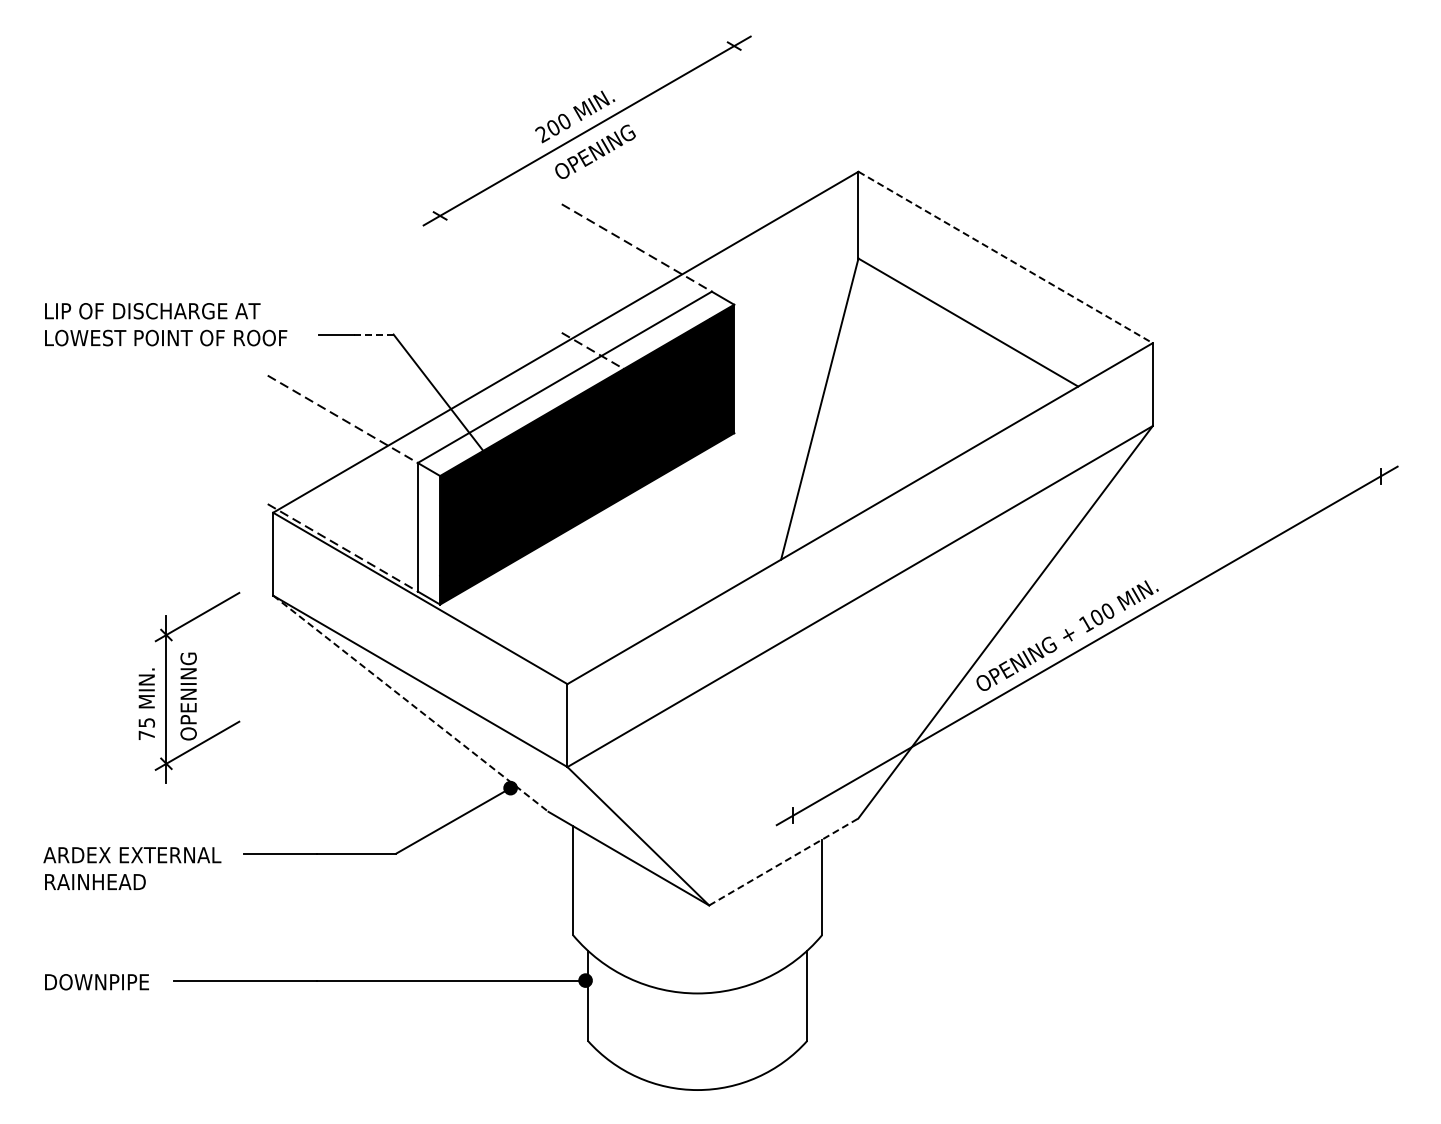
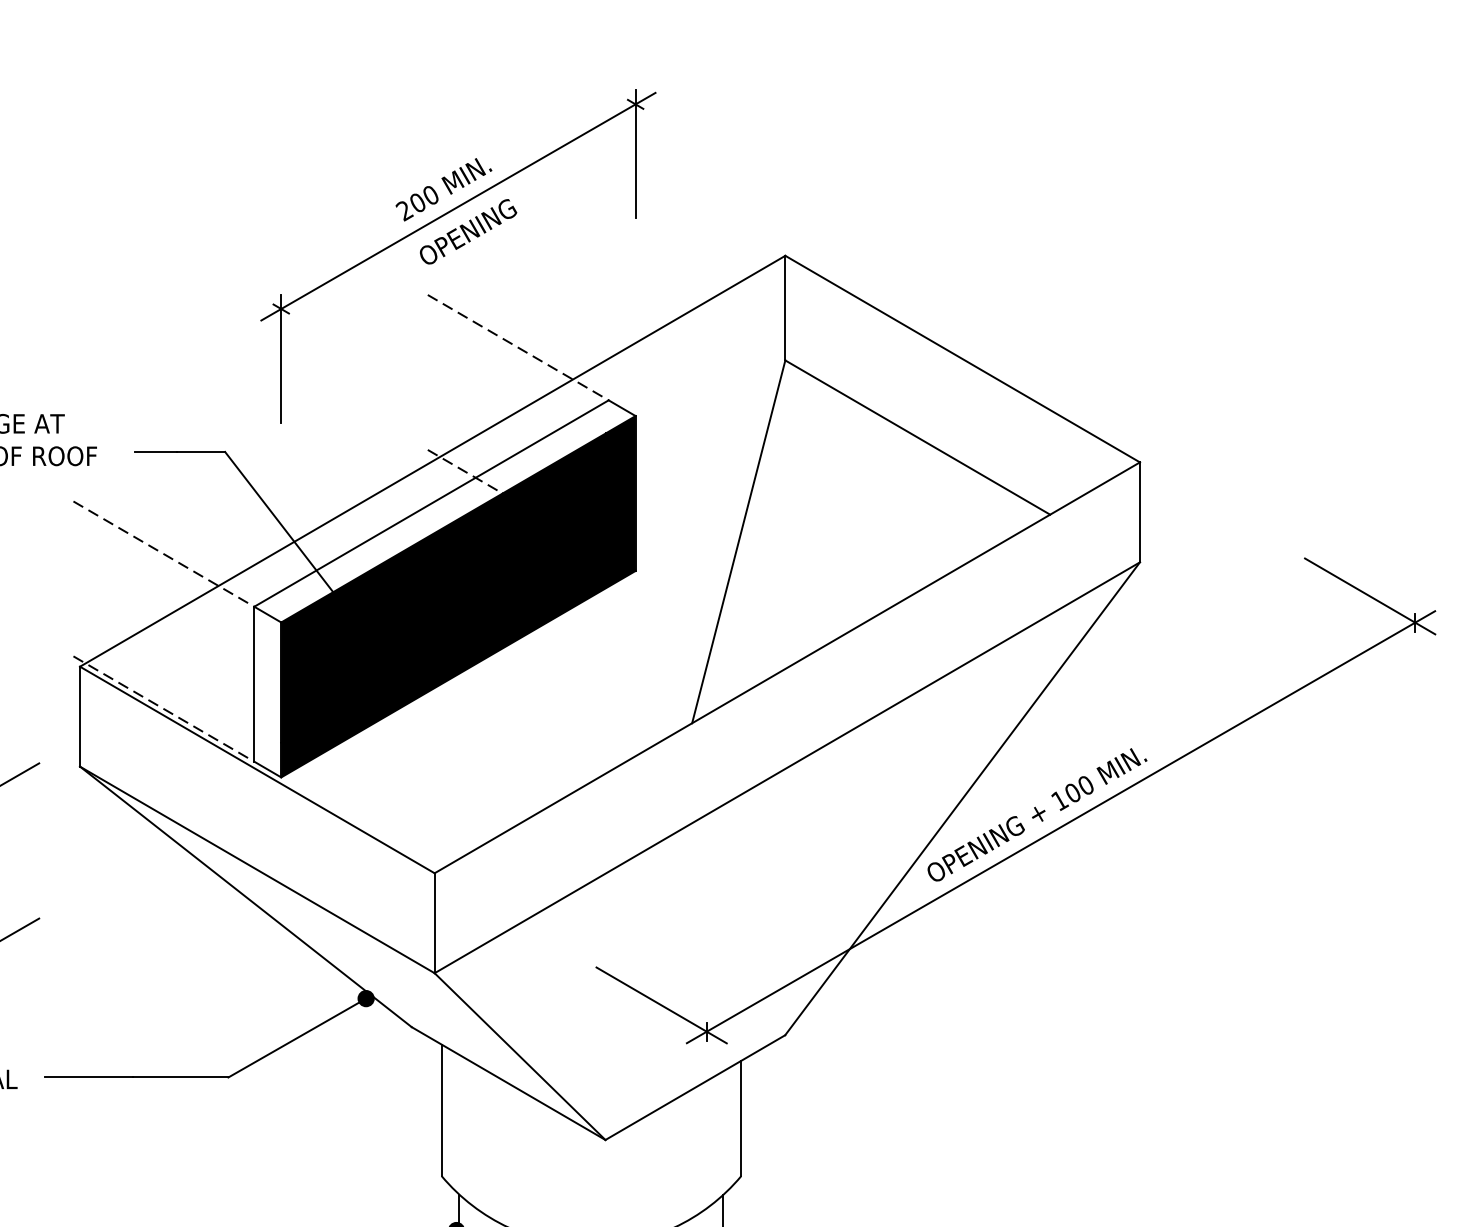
line: (734, 86) -> (635, 153), added
line: (440, 257) -> (281, 359), added
line: (1006, 257) -> (963, 359), dashed -> solid
line: (373, 334) -> (200, 451), dashed -> solid
line: (1343, 453) -> (1369, 595), added
line: (411, 704) -> (246, 897), dashed -> solid
line: (755, 793) -> (661, 1005), added
line: (784, 861) -> (696, 1087), dashed -> solid

